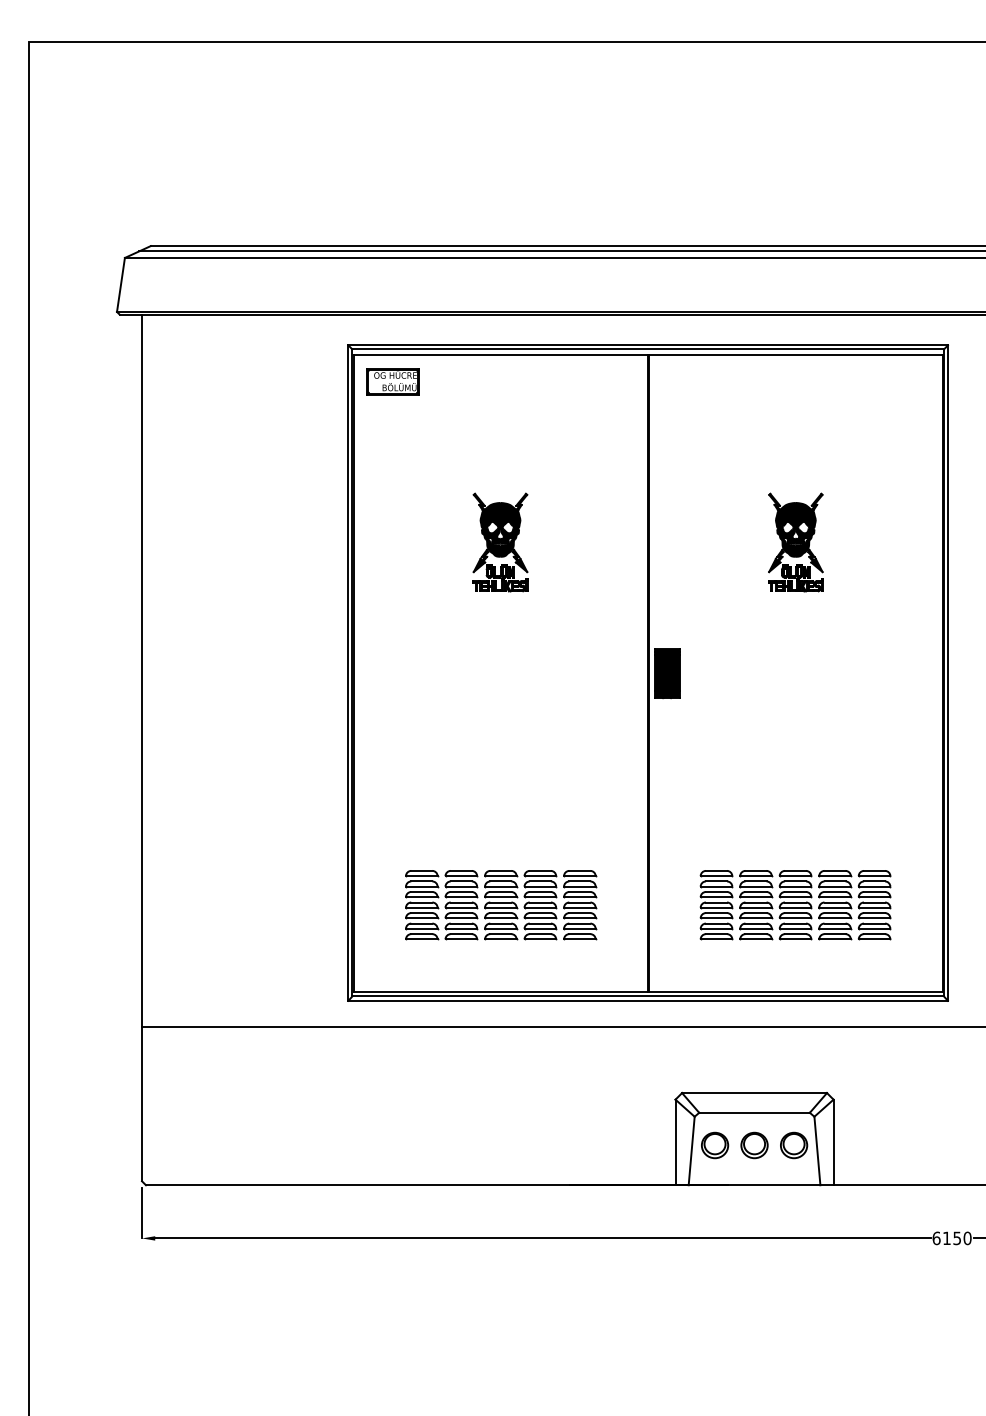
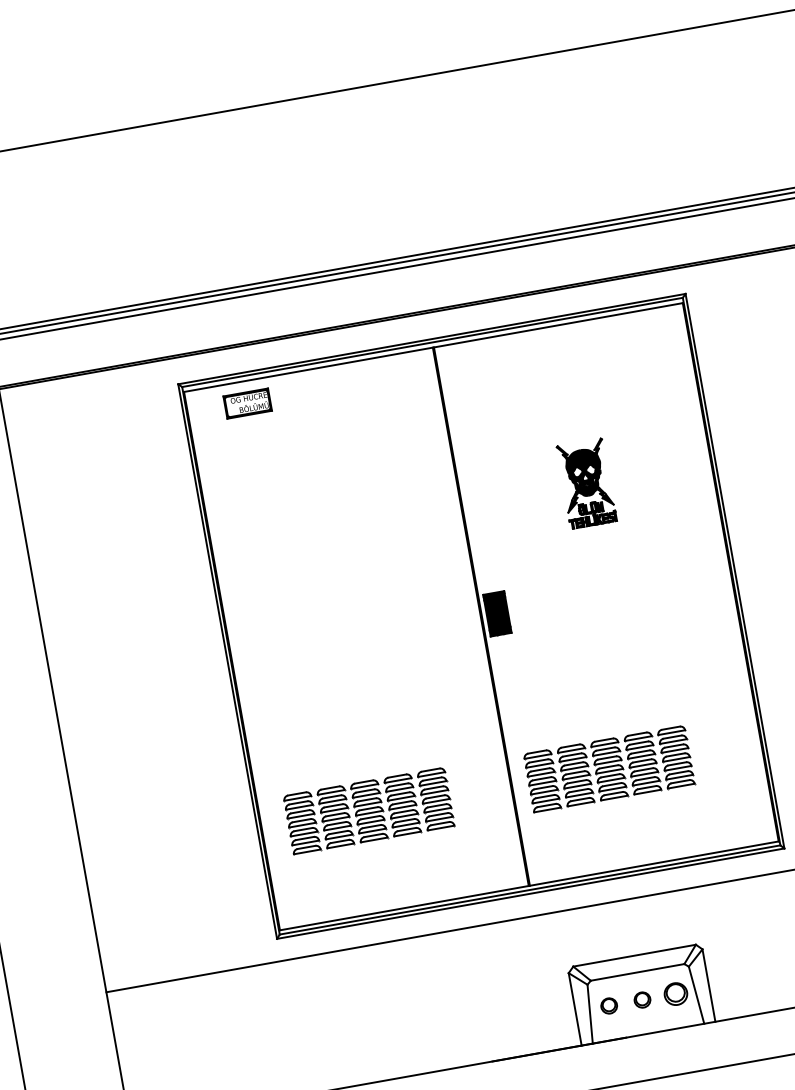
part: (392, 381) -> (247, 403), moved
part: (500, 542) -> (336, 528), removed
part: (501, 905) -> (369, 811), moved
part: (795, 905) -> (609, 769), moved
part: (715, 1145) -> (609, 1005), size x0.7
part: (754, 1145) -> (642, 1000), size x0.7

